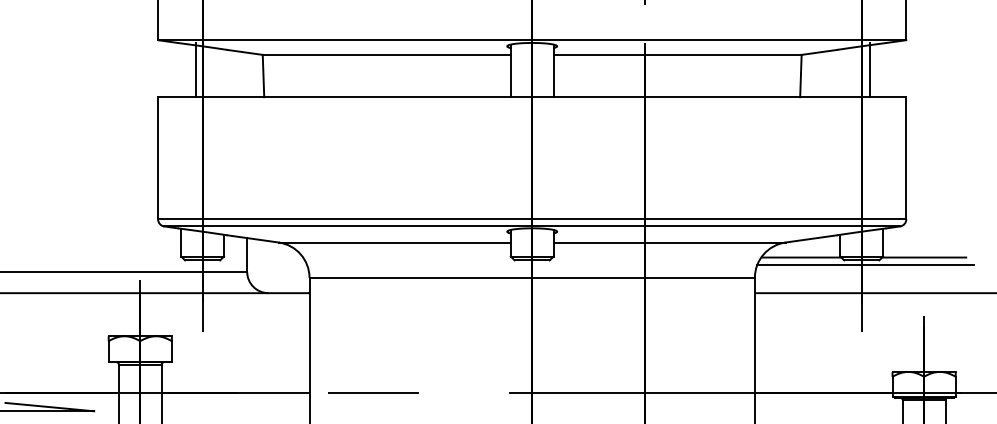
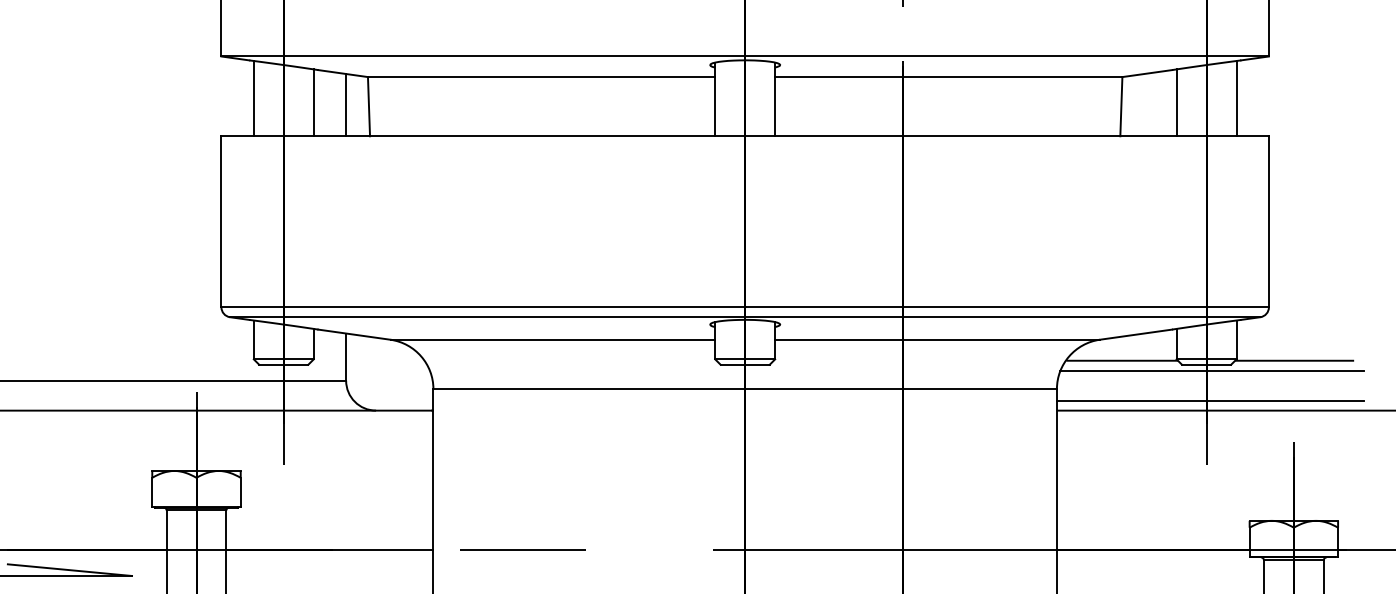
line: (195, 70) -> (253, 98), moved
line: (870, 70) -> (1236, 98), moved
line: (223, 73) -> (313, 102), added
line: (840, 73) -> (1176, 102), added
line: (247, 75) -> (346, 105), added
line: (864, 285) -> (1210, 400), added

